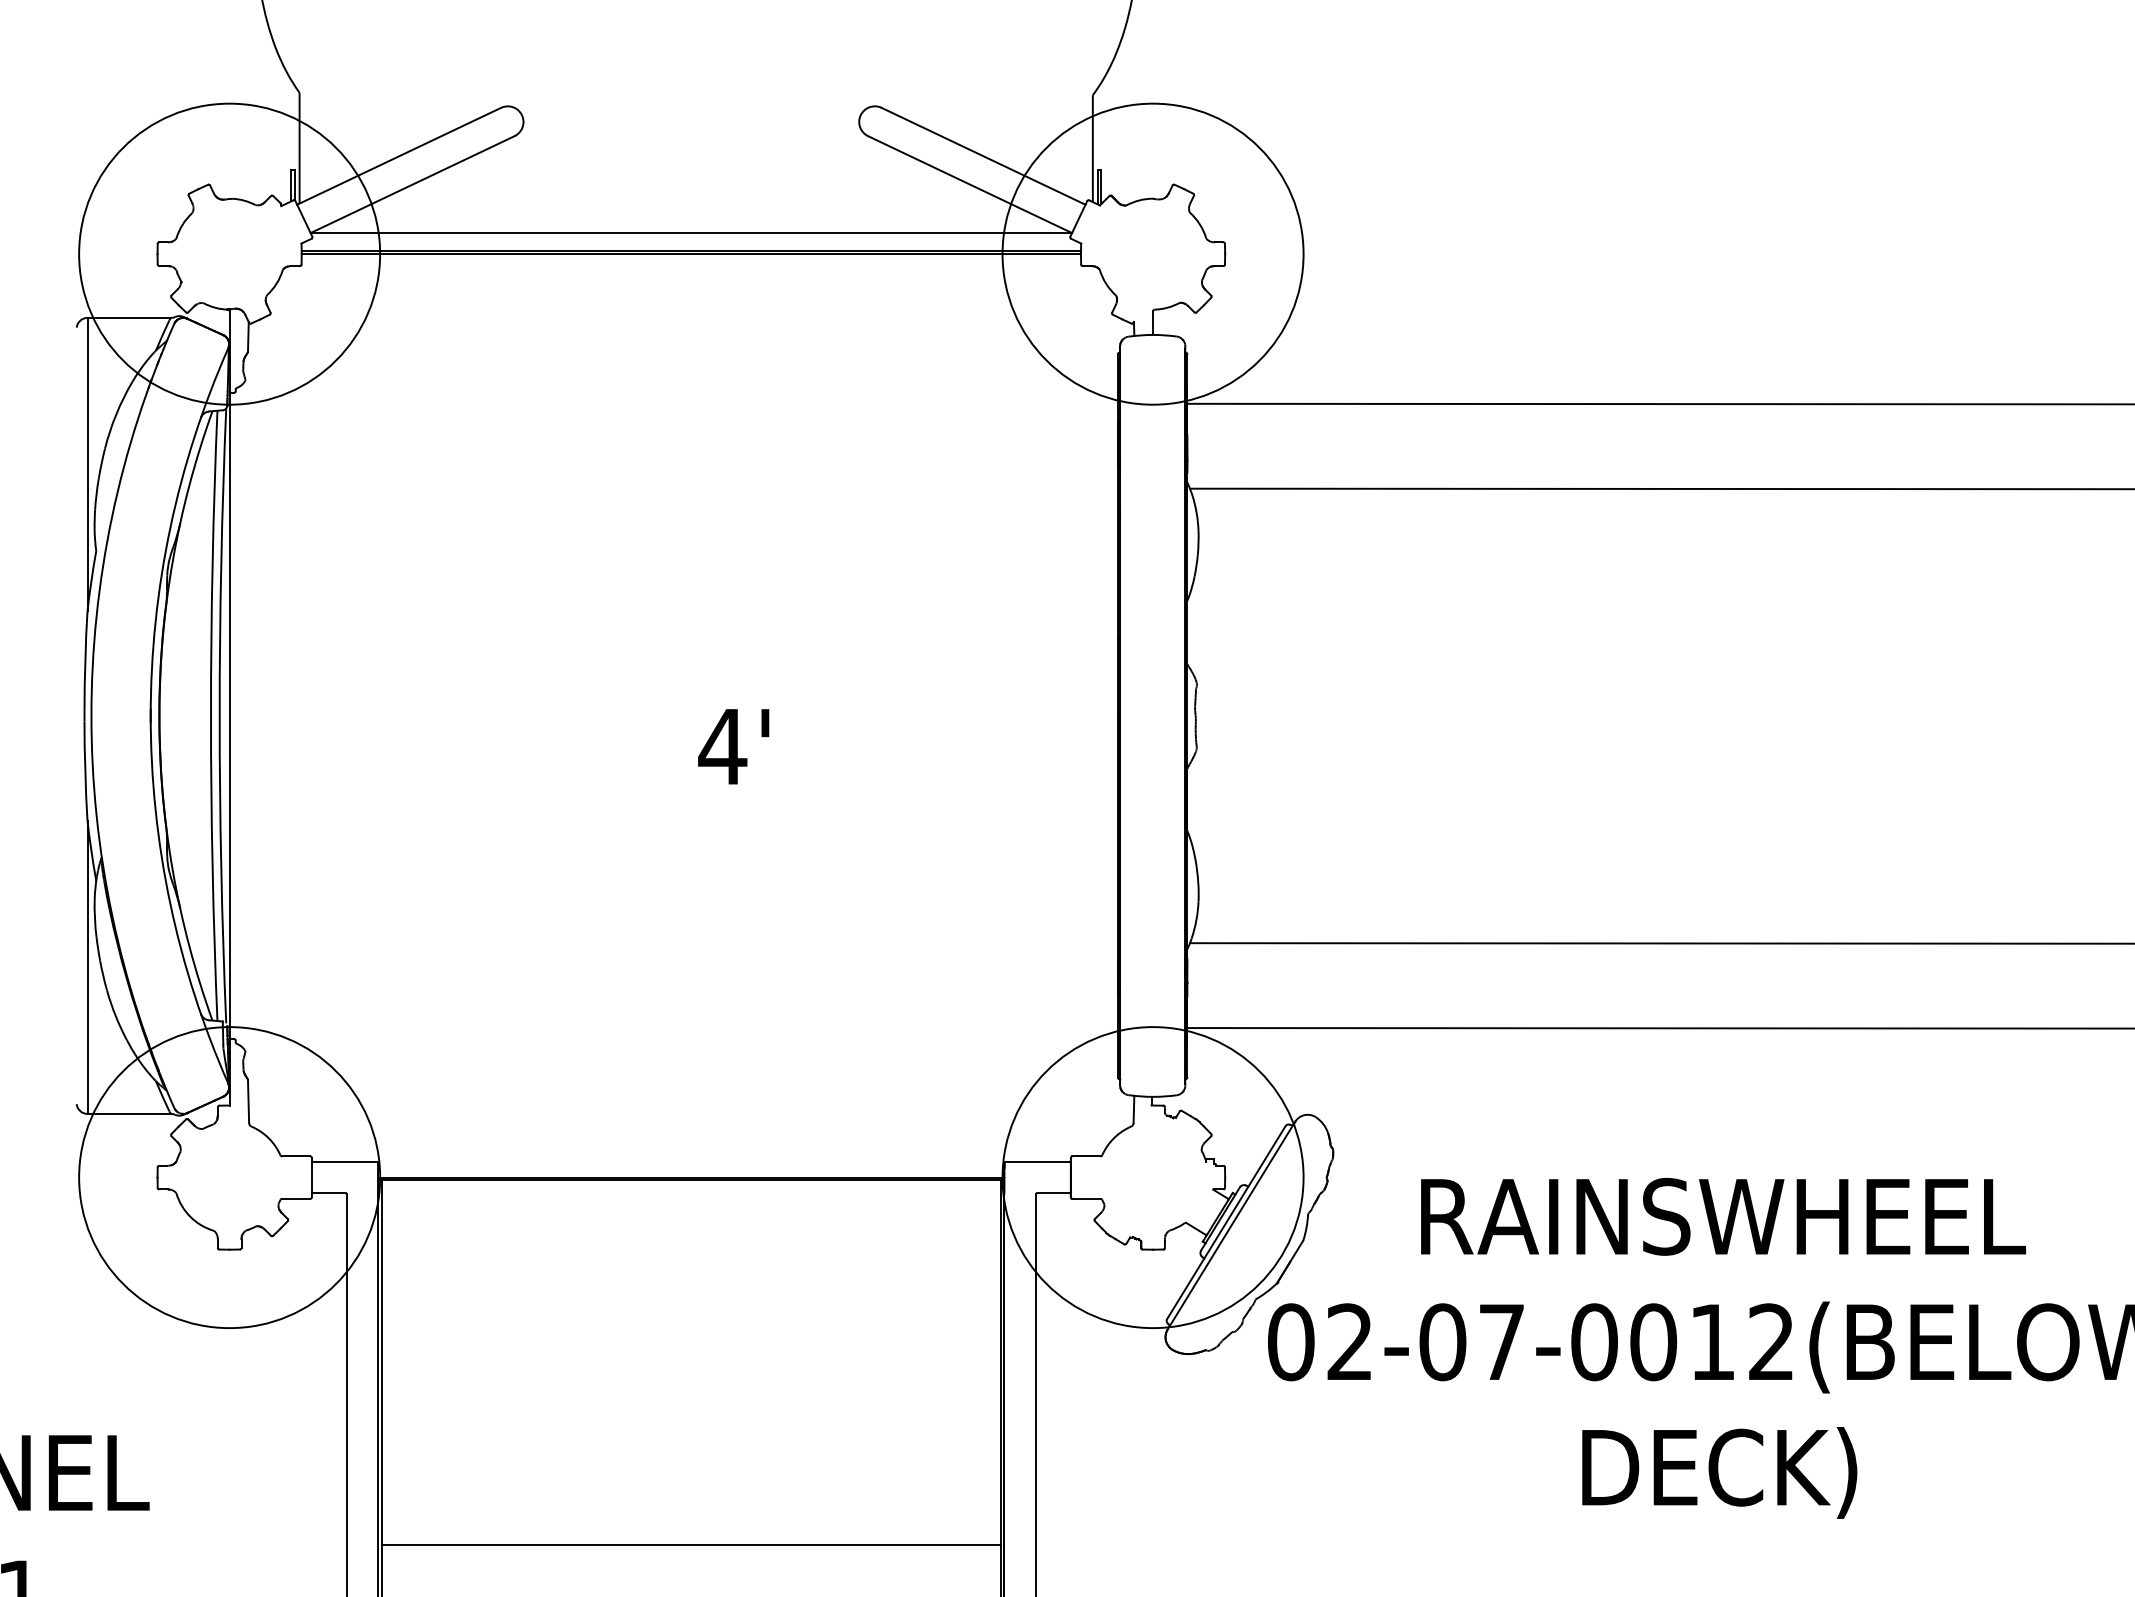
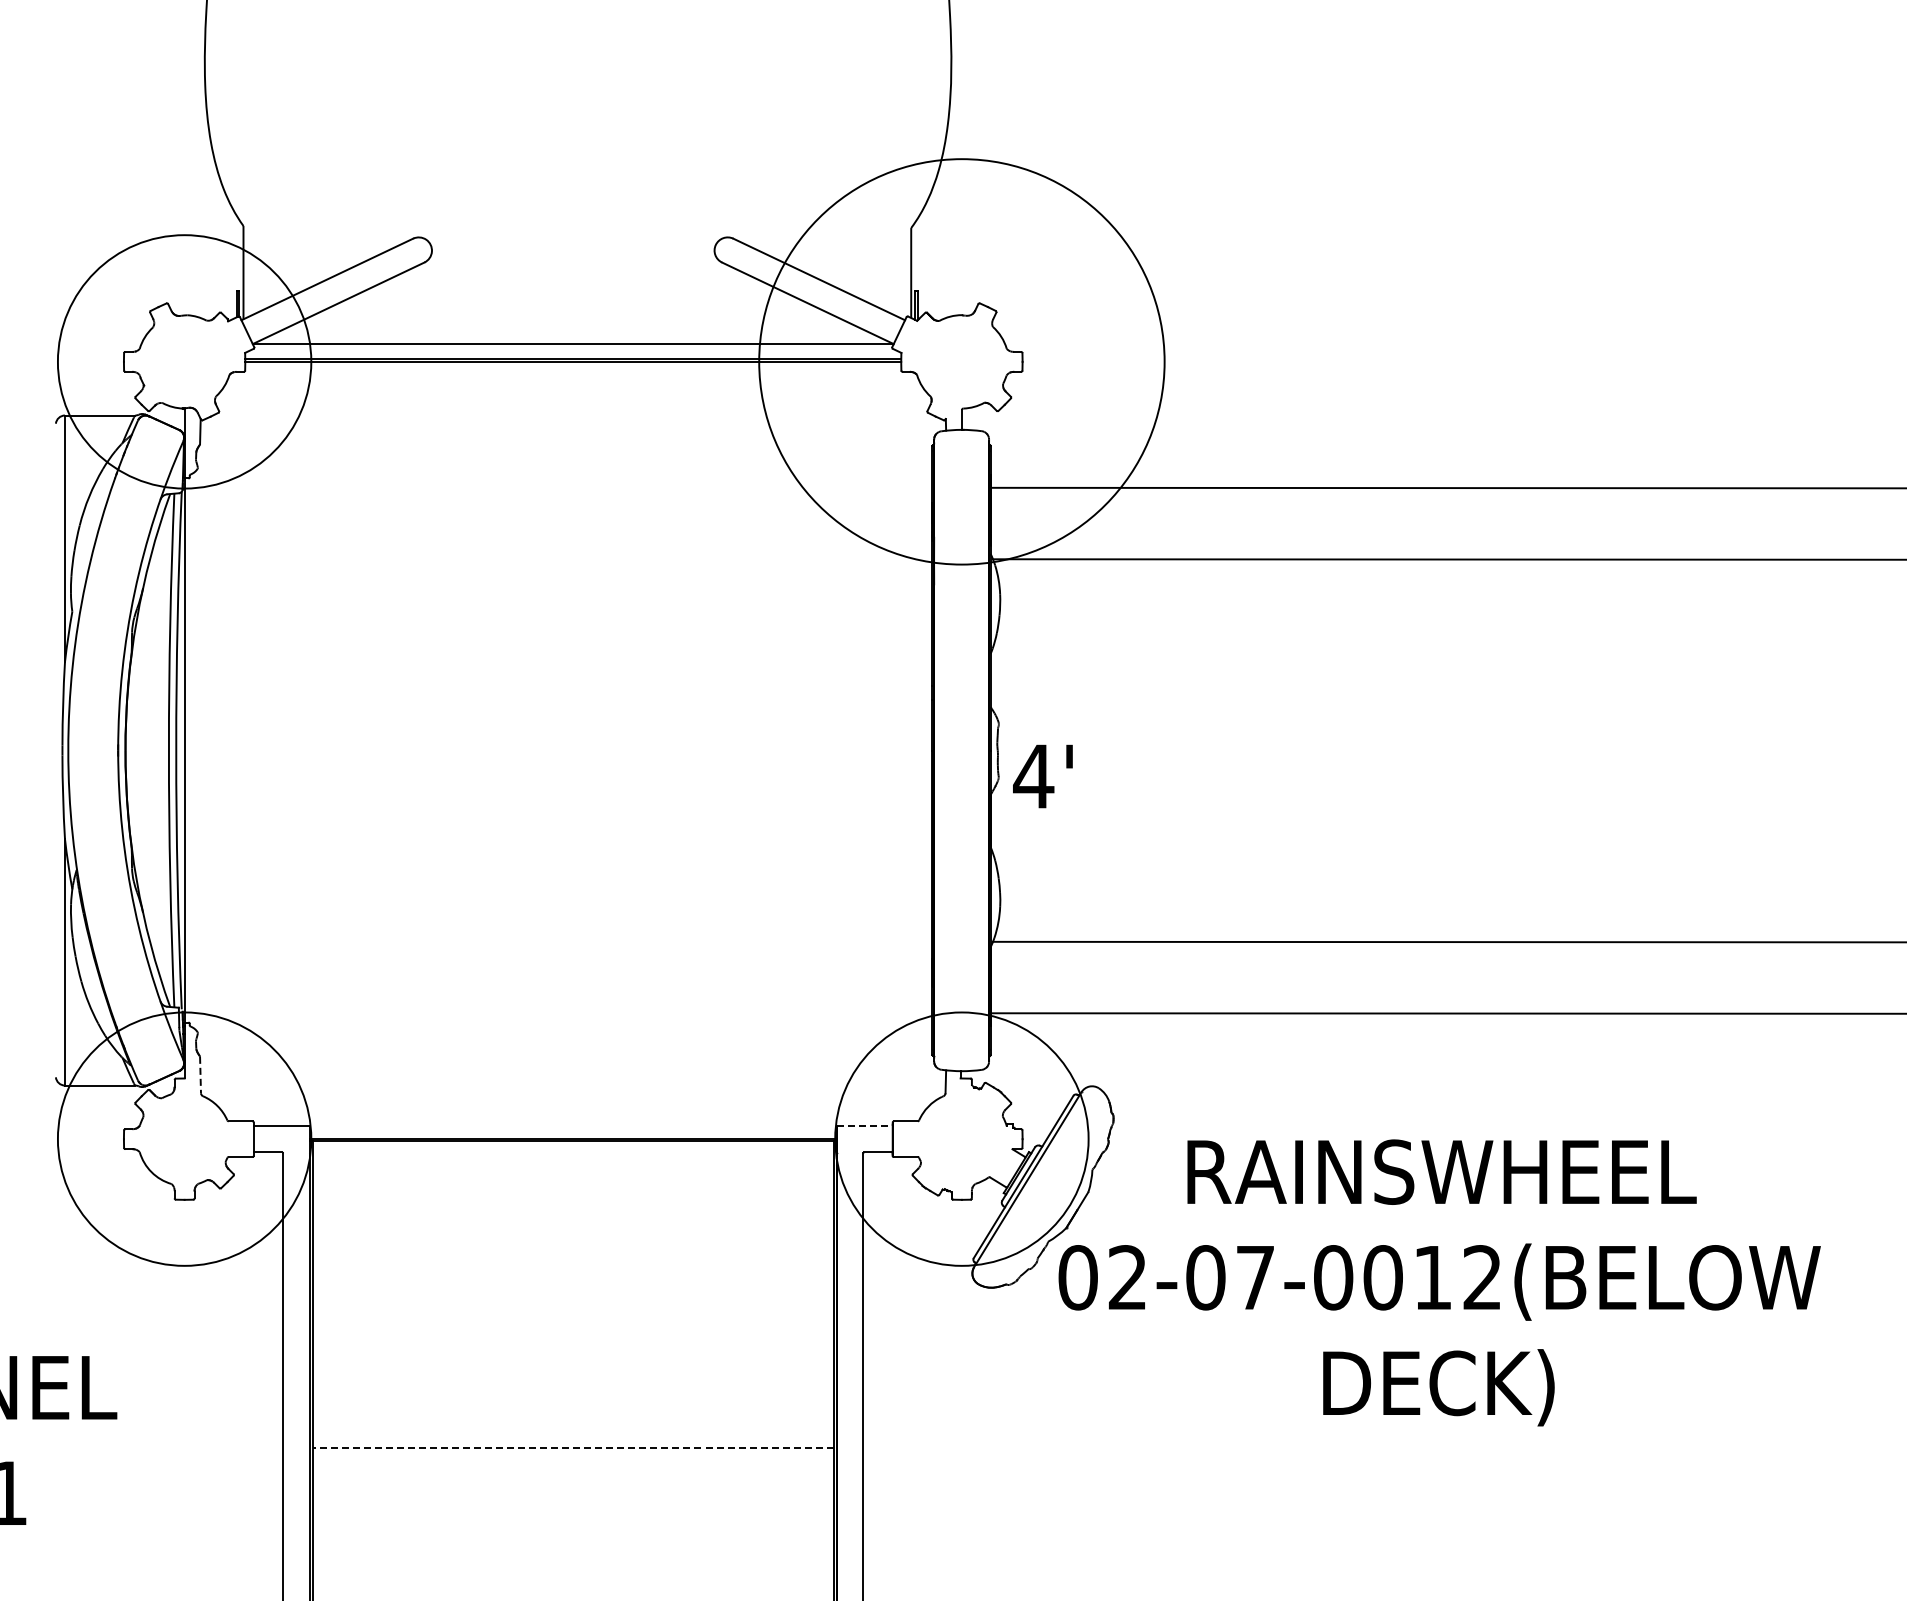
circle: (1152, 253) -> (961, 361), size x1.6
text: (733, 746) -> (1042, 776), moved
line: (248, 1101) -> (200, 1075), solid -> dashed
line: (1037, 1161) -> (864, 1125), solid -> dashed
line: (690, 1545) -> (572, 1448), solid -> dashed

